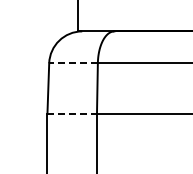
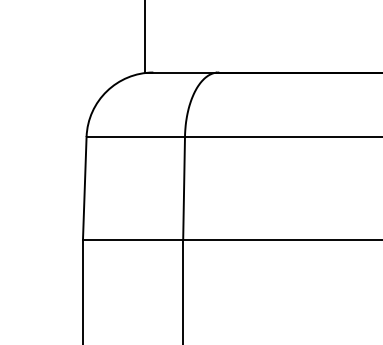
line: (73, 63) -> (135, 137), dashed -> solid
line: (72, 113) -> (133, 238), dashed -> solid

